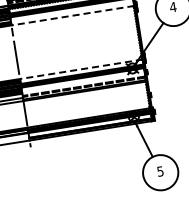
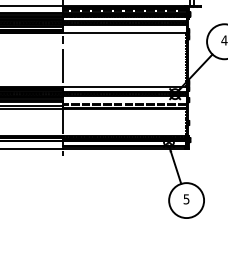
line: (73, 15) -> (125, 33), dashed -> solid
line: (81, 69) -> (125, 87), dashed -> solid

